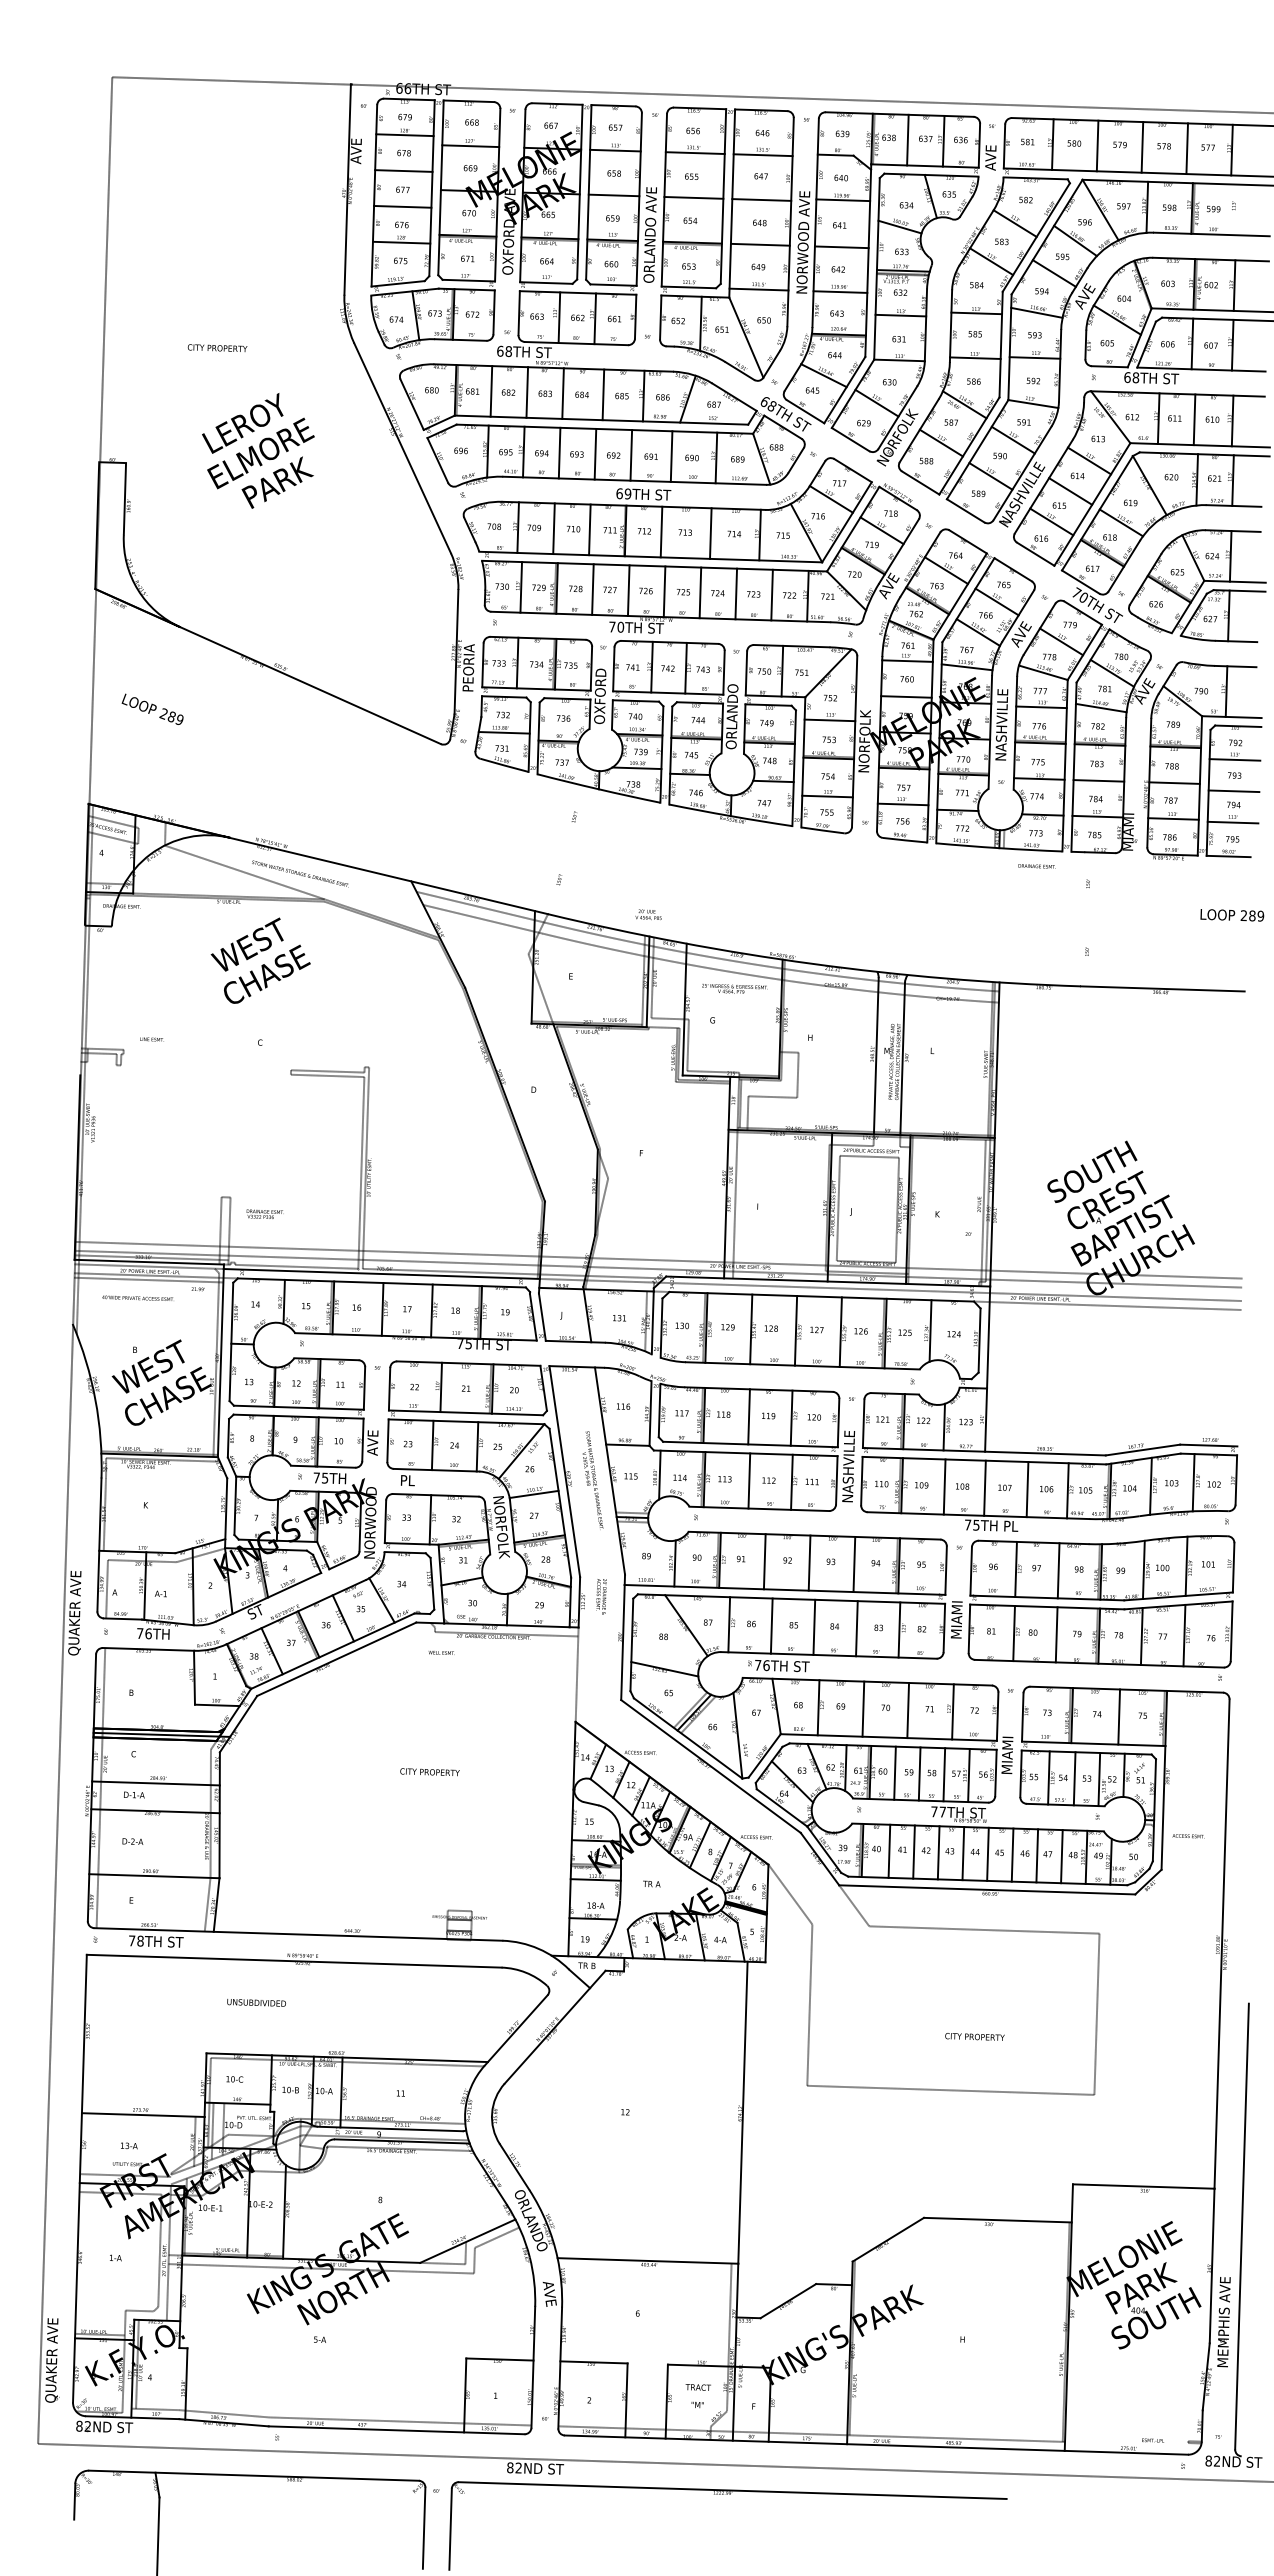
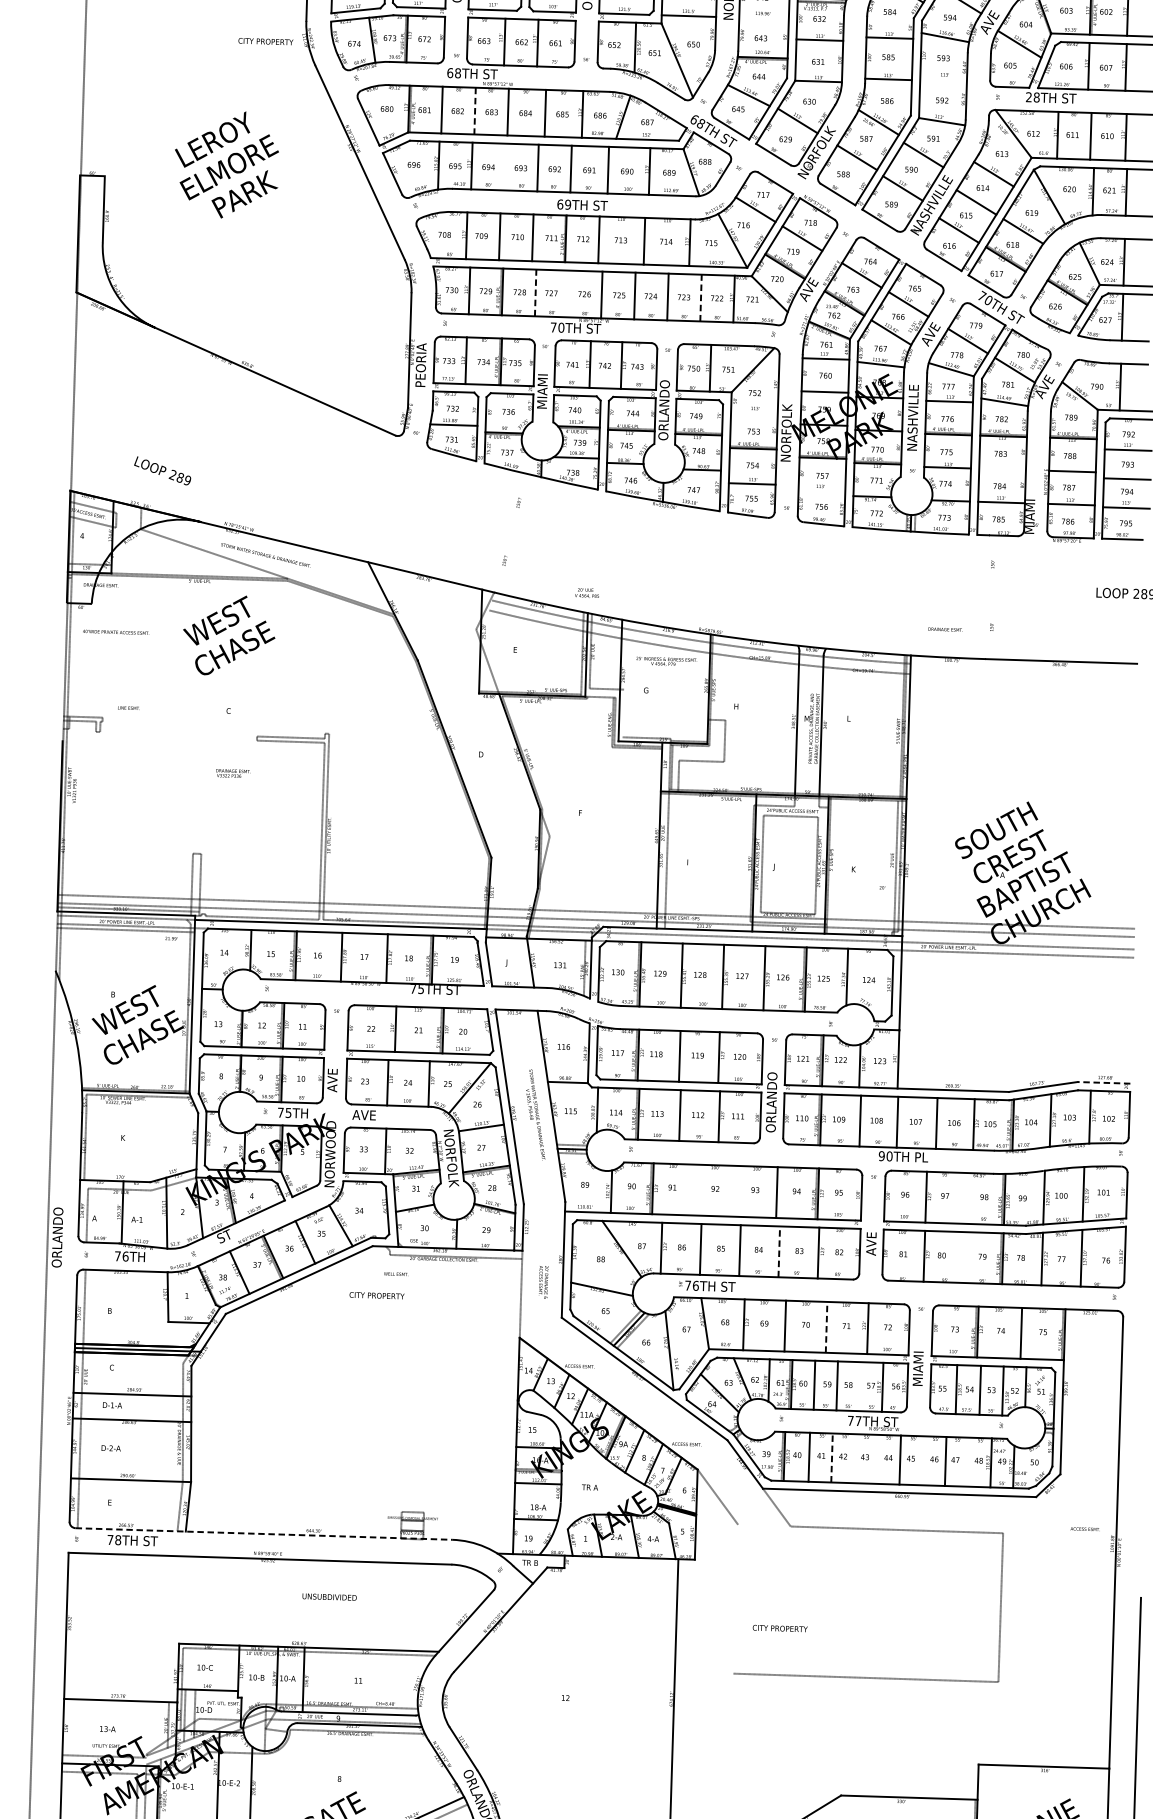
line: (840, 291) -> (764, 17), removed
text: (217, 347) -> (265, 40), moved
line: (1034, 357) -> (943, 78), removed
text: (1127, 377) -> (1028, 97), 68TH -> 28TH
line: (527, 393) -> (475, 112), solid -> dashed
line: (559, 452) -> (504, 166), removed
line: (592, 589) -> (535, 292), solid -> dashed
line: (628, 590) -> (568, 293), removed
line: (772, 594) -> (701, 297), solid -> dashed
text: (600, 696) -> (542, 391), OXFORD -> MIAMI
text: (152, 708) -> (162, 470), moved
line: (829, 720) -> (753, 413), removed
line: (1098, 780) -> (1002, 469), removed
line: (902, 804) -> (821, 491), removed
text: (1036, 866) -> (945, 629), moved
line: (480, 906) -> (431, 585), removed
line: (482, 919) -> (433, 597), removed
line: (687, 1045) -> (622, 713), removed
text: (264, 1213) -> (232, 772), moved
text: (137, 1297) -> (115, 631), moved
line: (1208, 1445) -> (1103, 1082), solid -> dashed
text: (848, 1466) -> (771, 1102), NASHVILLE -> ORLANDO
text: (406, 1480) -> (363, 1115), PL -> AVE
text: (971, 1524) -> (885, 1155), 75TH -> 90TH
line: (764, 1561) -> (694, 1189), removed
line: (809, 1562) -> (735, 1190), removed
line: (1058, 1570) -> (965, 1198), removed
text: (601, 1596) -> (543, 1282), moved
text: (74, 1613) -> (57, 1237), QUAKER AVE -> ORLANDO
text: (956, 1619) -> (871, 1243), MIAMI -> AVE
line: (856, 1628) -> (778, 1251), solid -> dashed
line: (1056, 1634) -> (963, 1257), removed
line: (908, 1710) -> (826, 1327), solid -> dashed
text: (429, 1772) -> (376, 1295), moved
line: (944, 1774) -> (860, 1386), removed
text: (1188, 1836) -> (1085, 1529), moved
line: (914, 1852) -> (832, 1458), solid -> dashed
line: (938, 1852) -> (854, 1458), removed
line: (963, 1853) -> (877, 1459), removed
line: (1012, 1854) -> (922, 1460), removed
line: (1061, 1856) -> (968, 1462), removed
line: (298, 1934) -> (263, 1534), solid -> dashed
text: (256, 2002) -> (329, 1596), moved
line: (809, 2004) -> (735, 1598), removed
text: (974, 2036) -> (779, 1628), moved

